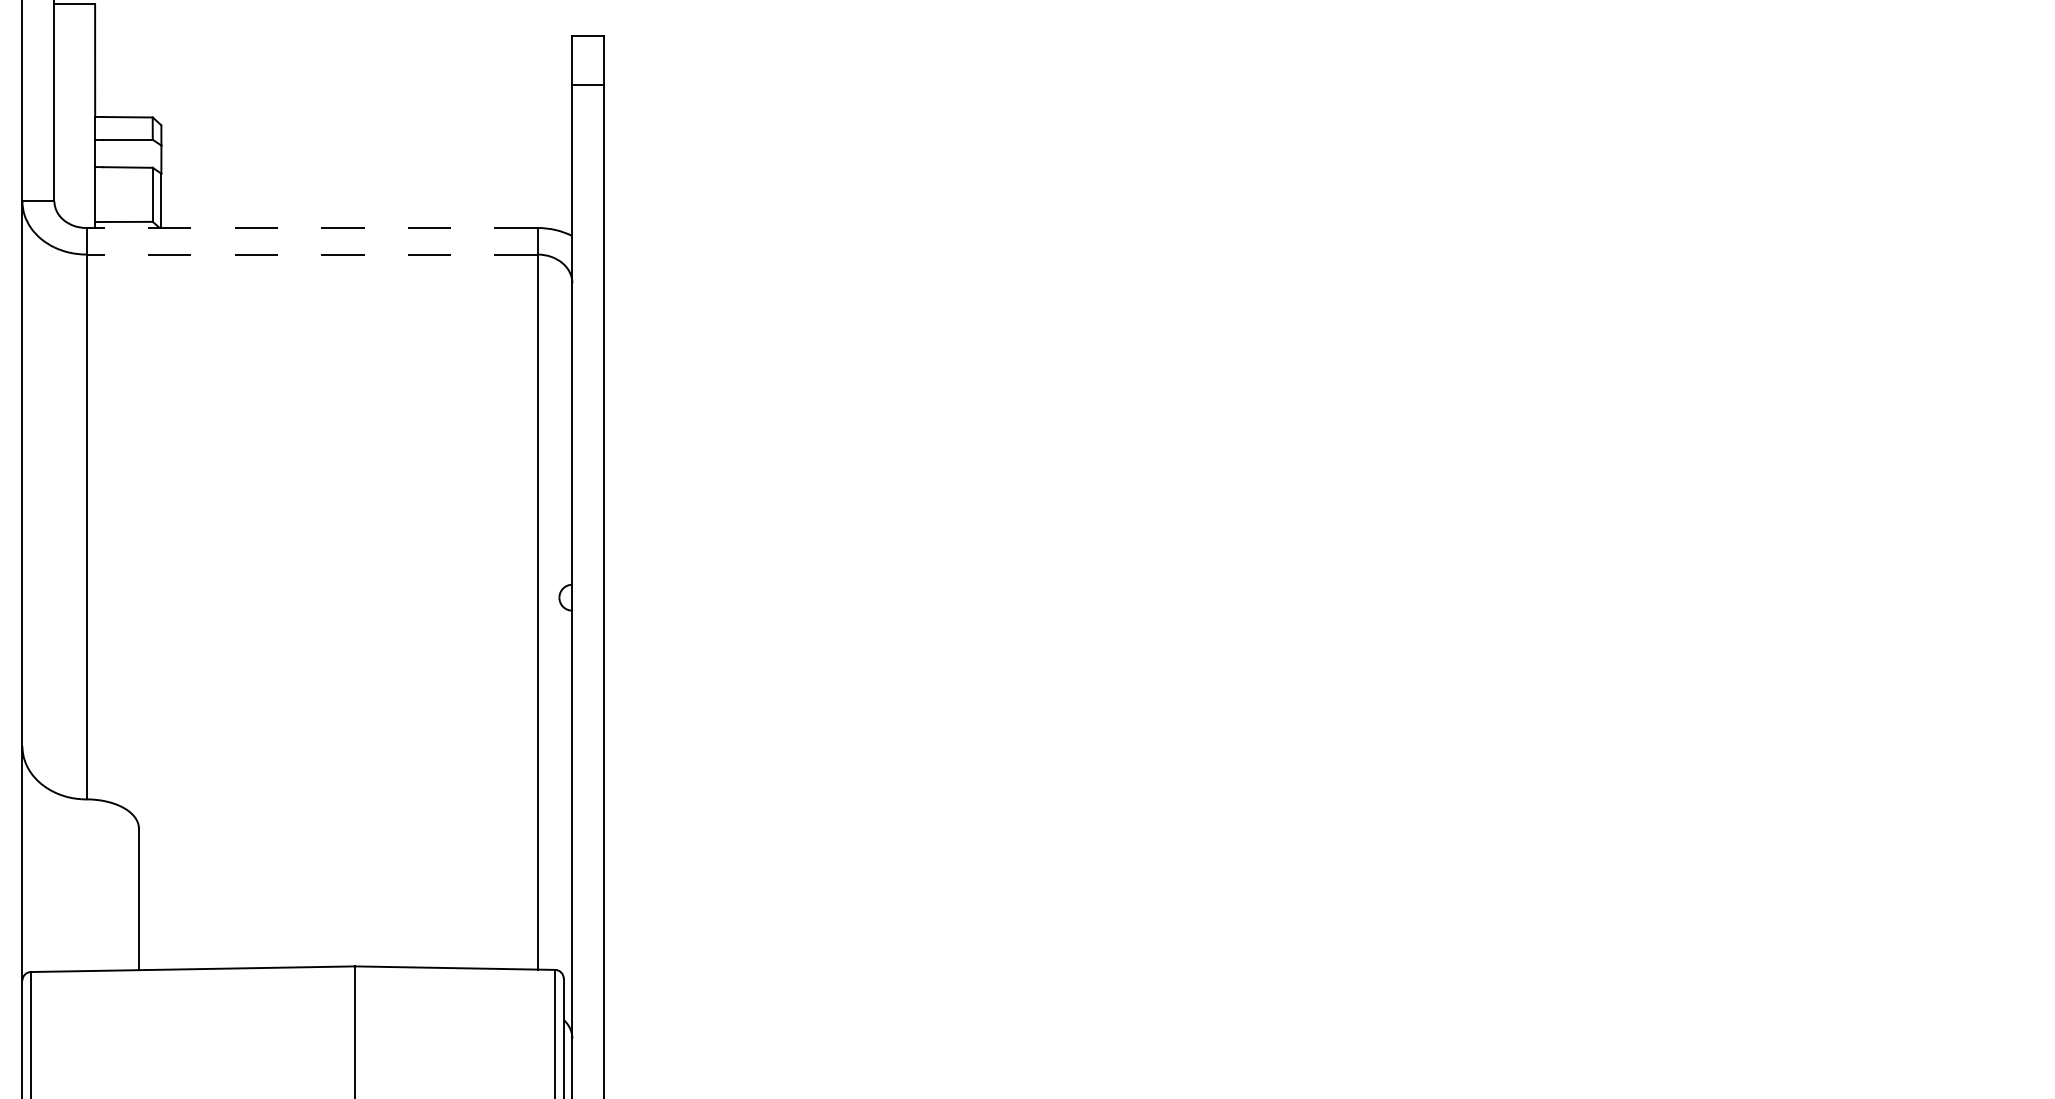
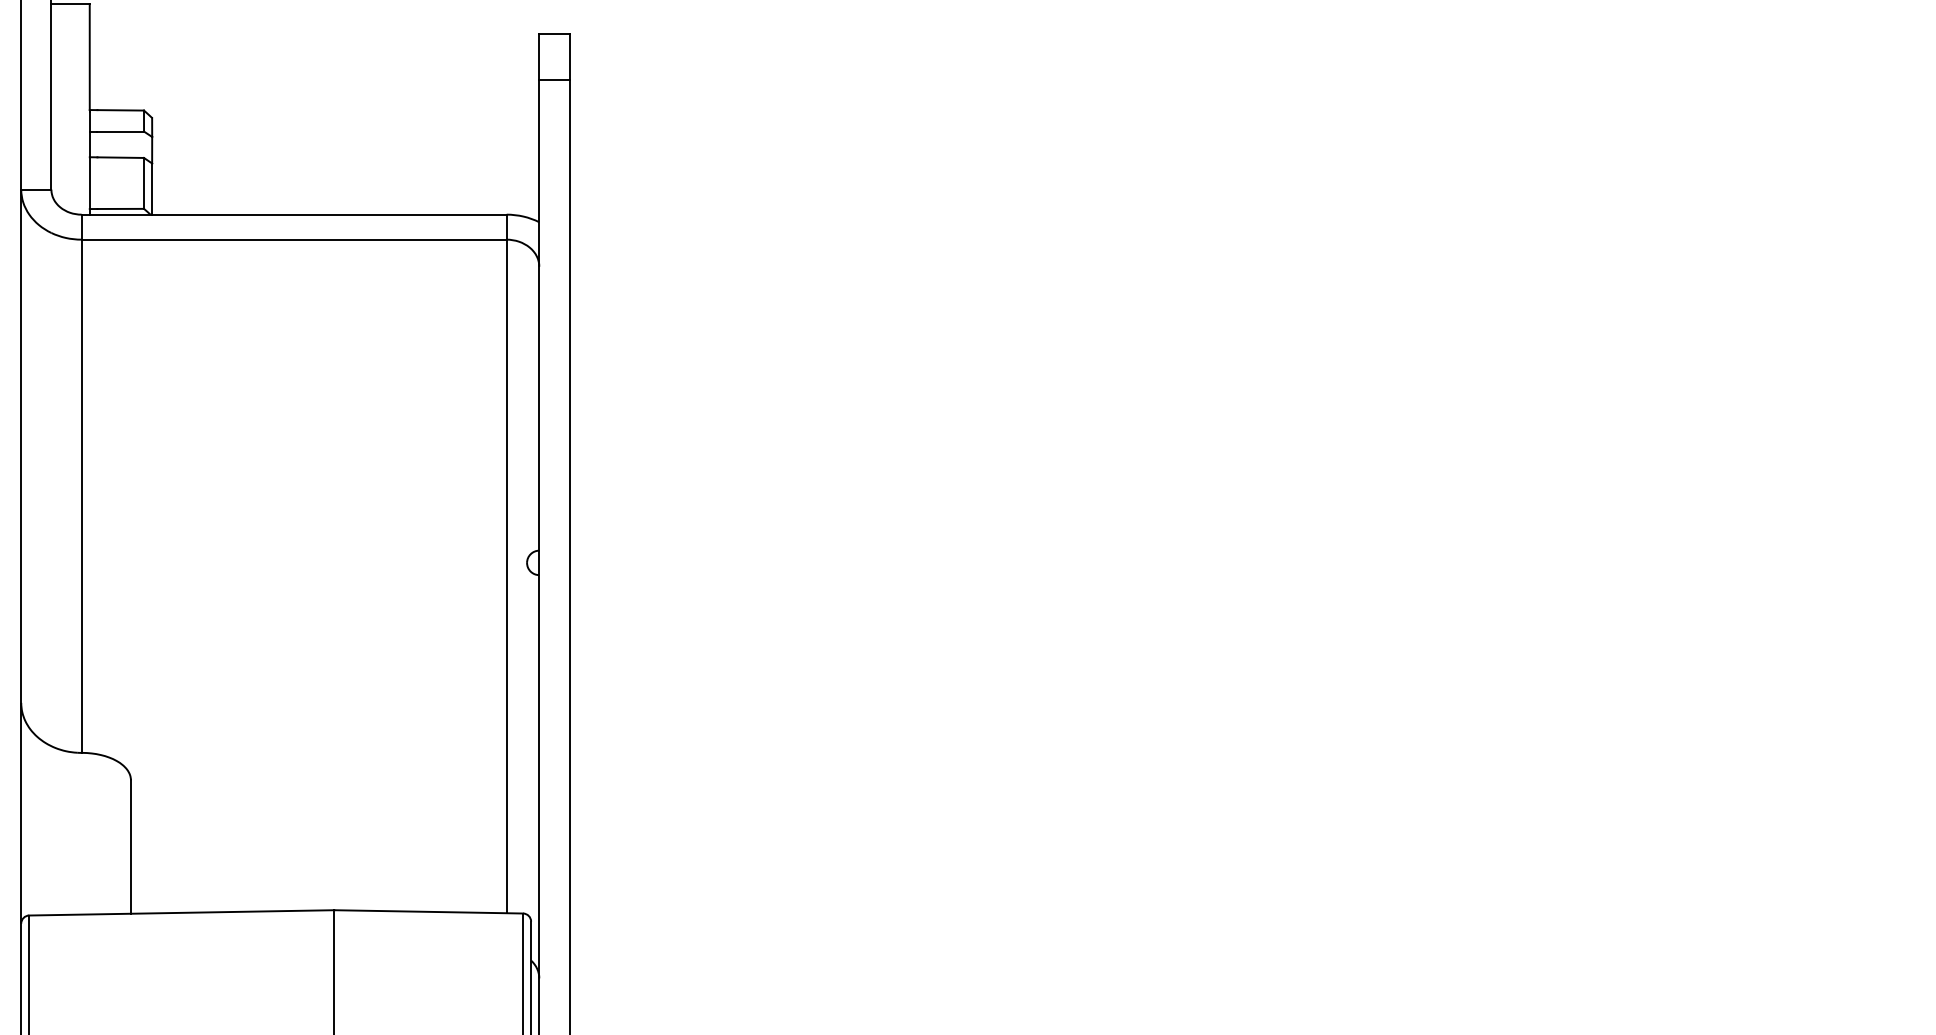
line: (312, 227) -> (294, 214), dashed -> solid
line: (312, 254) -> (294, 239), dashed -> solid

